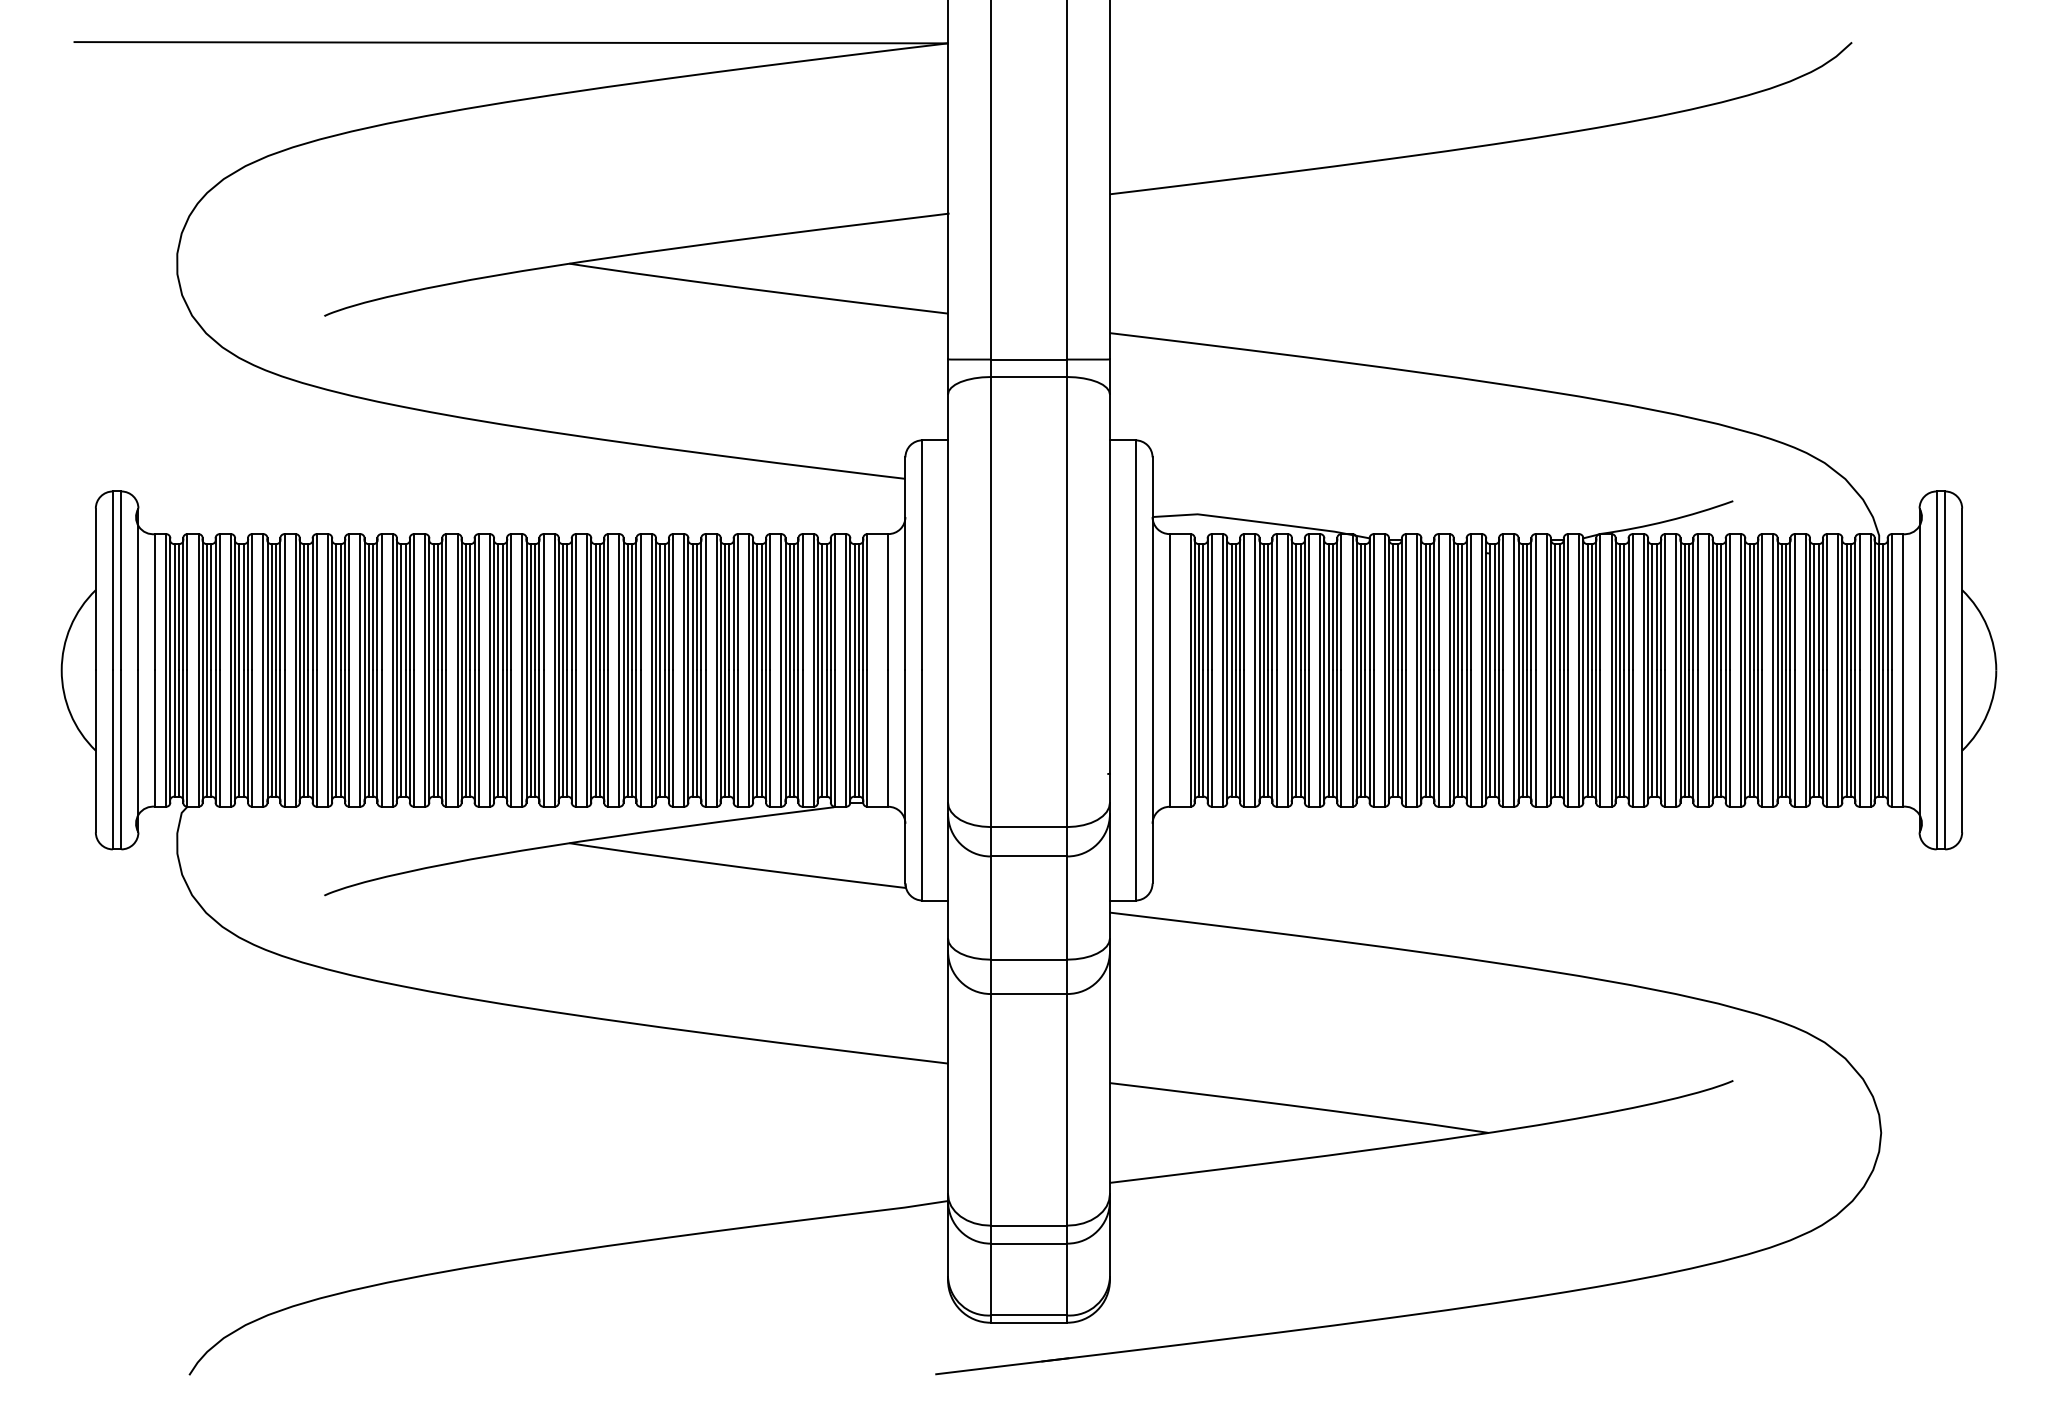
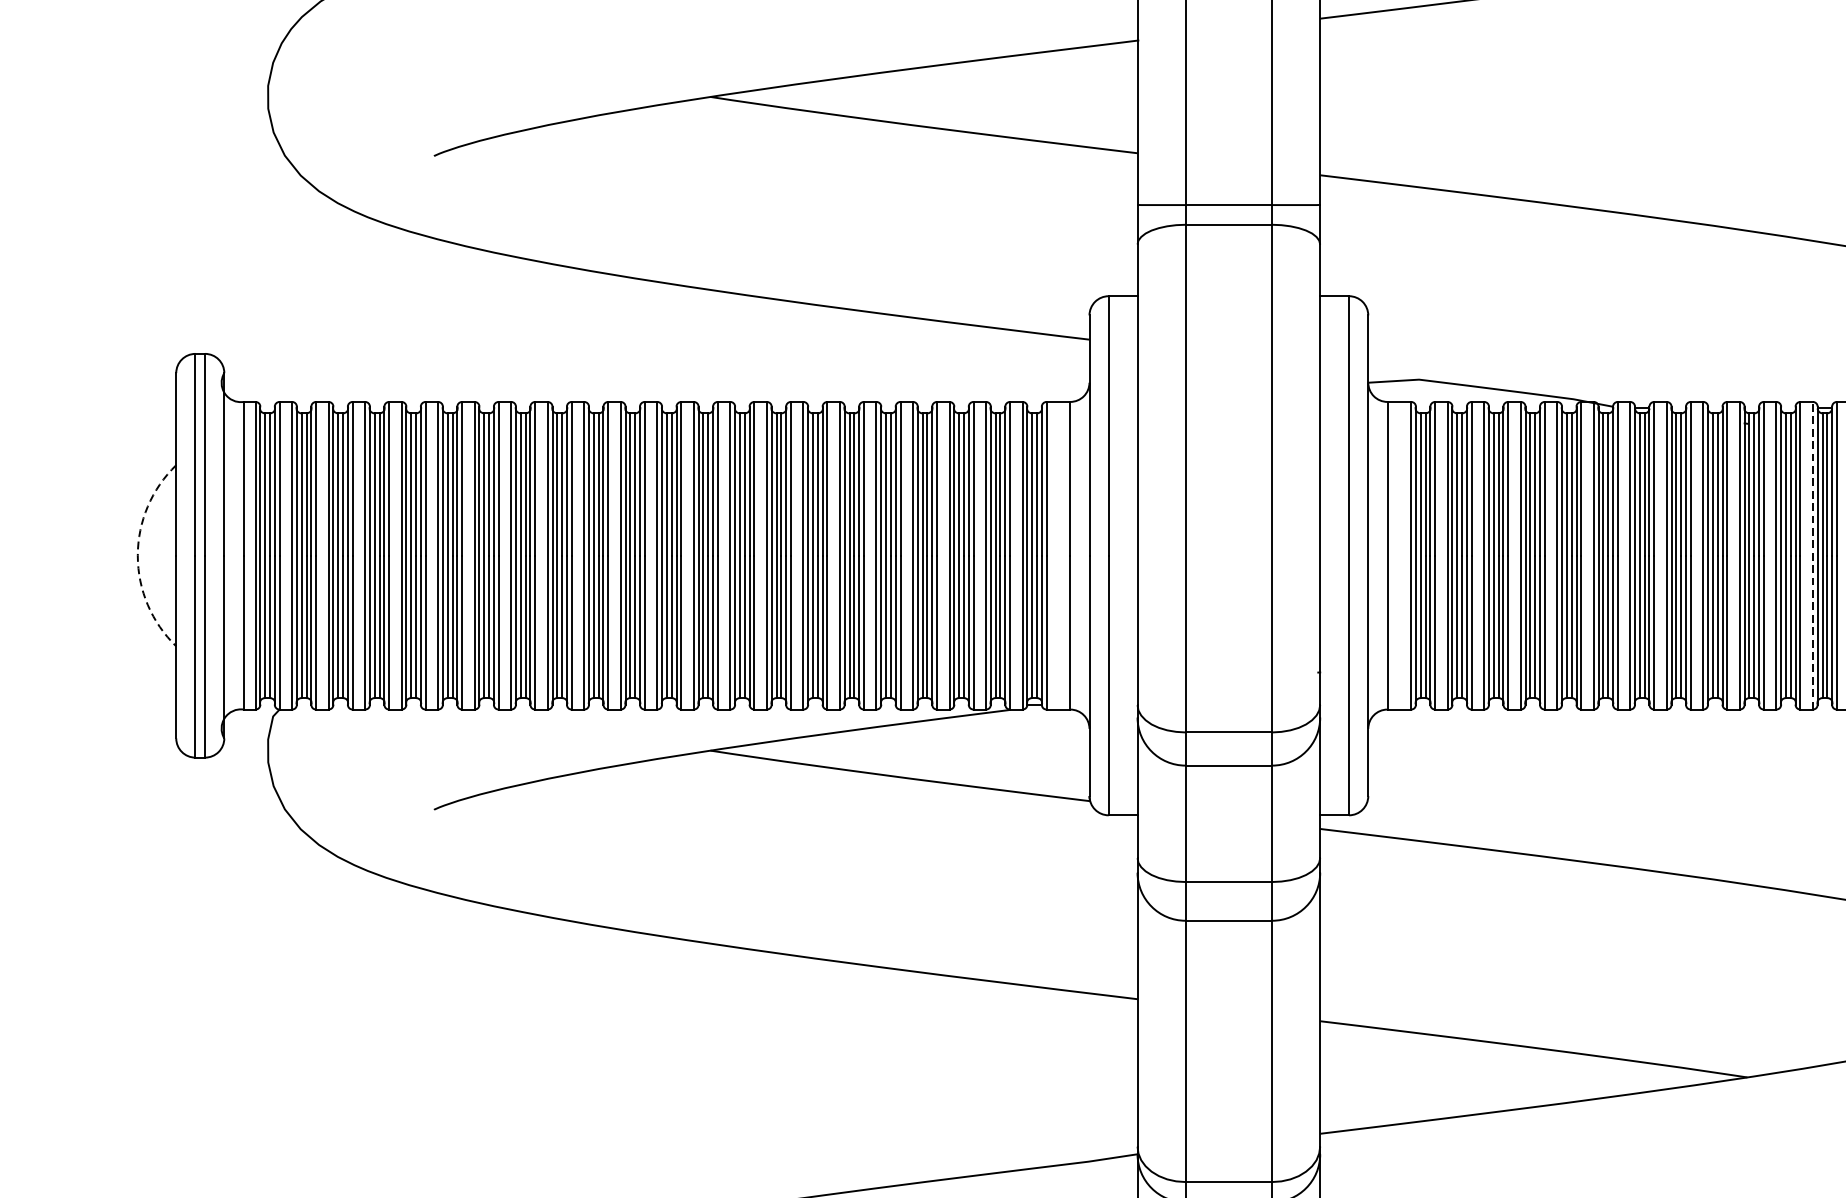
line: (1546, 669) -> (1812, 554), solid -> dashed
arc: (61, 670) -> (137, 555), solid -> dashed

